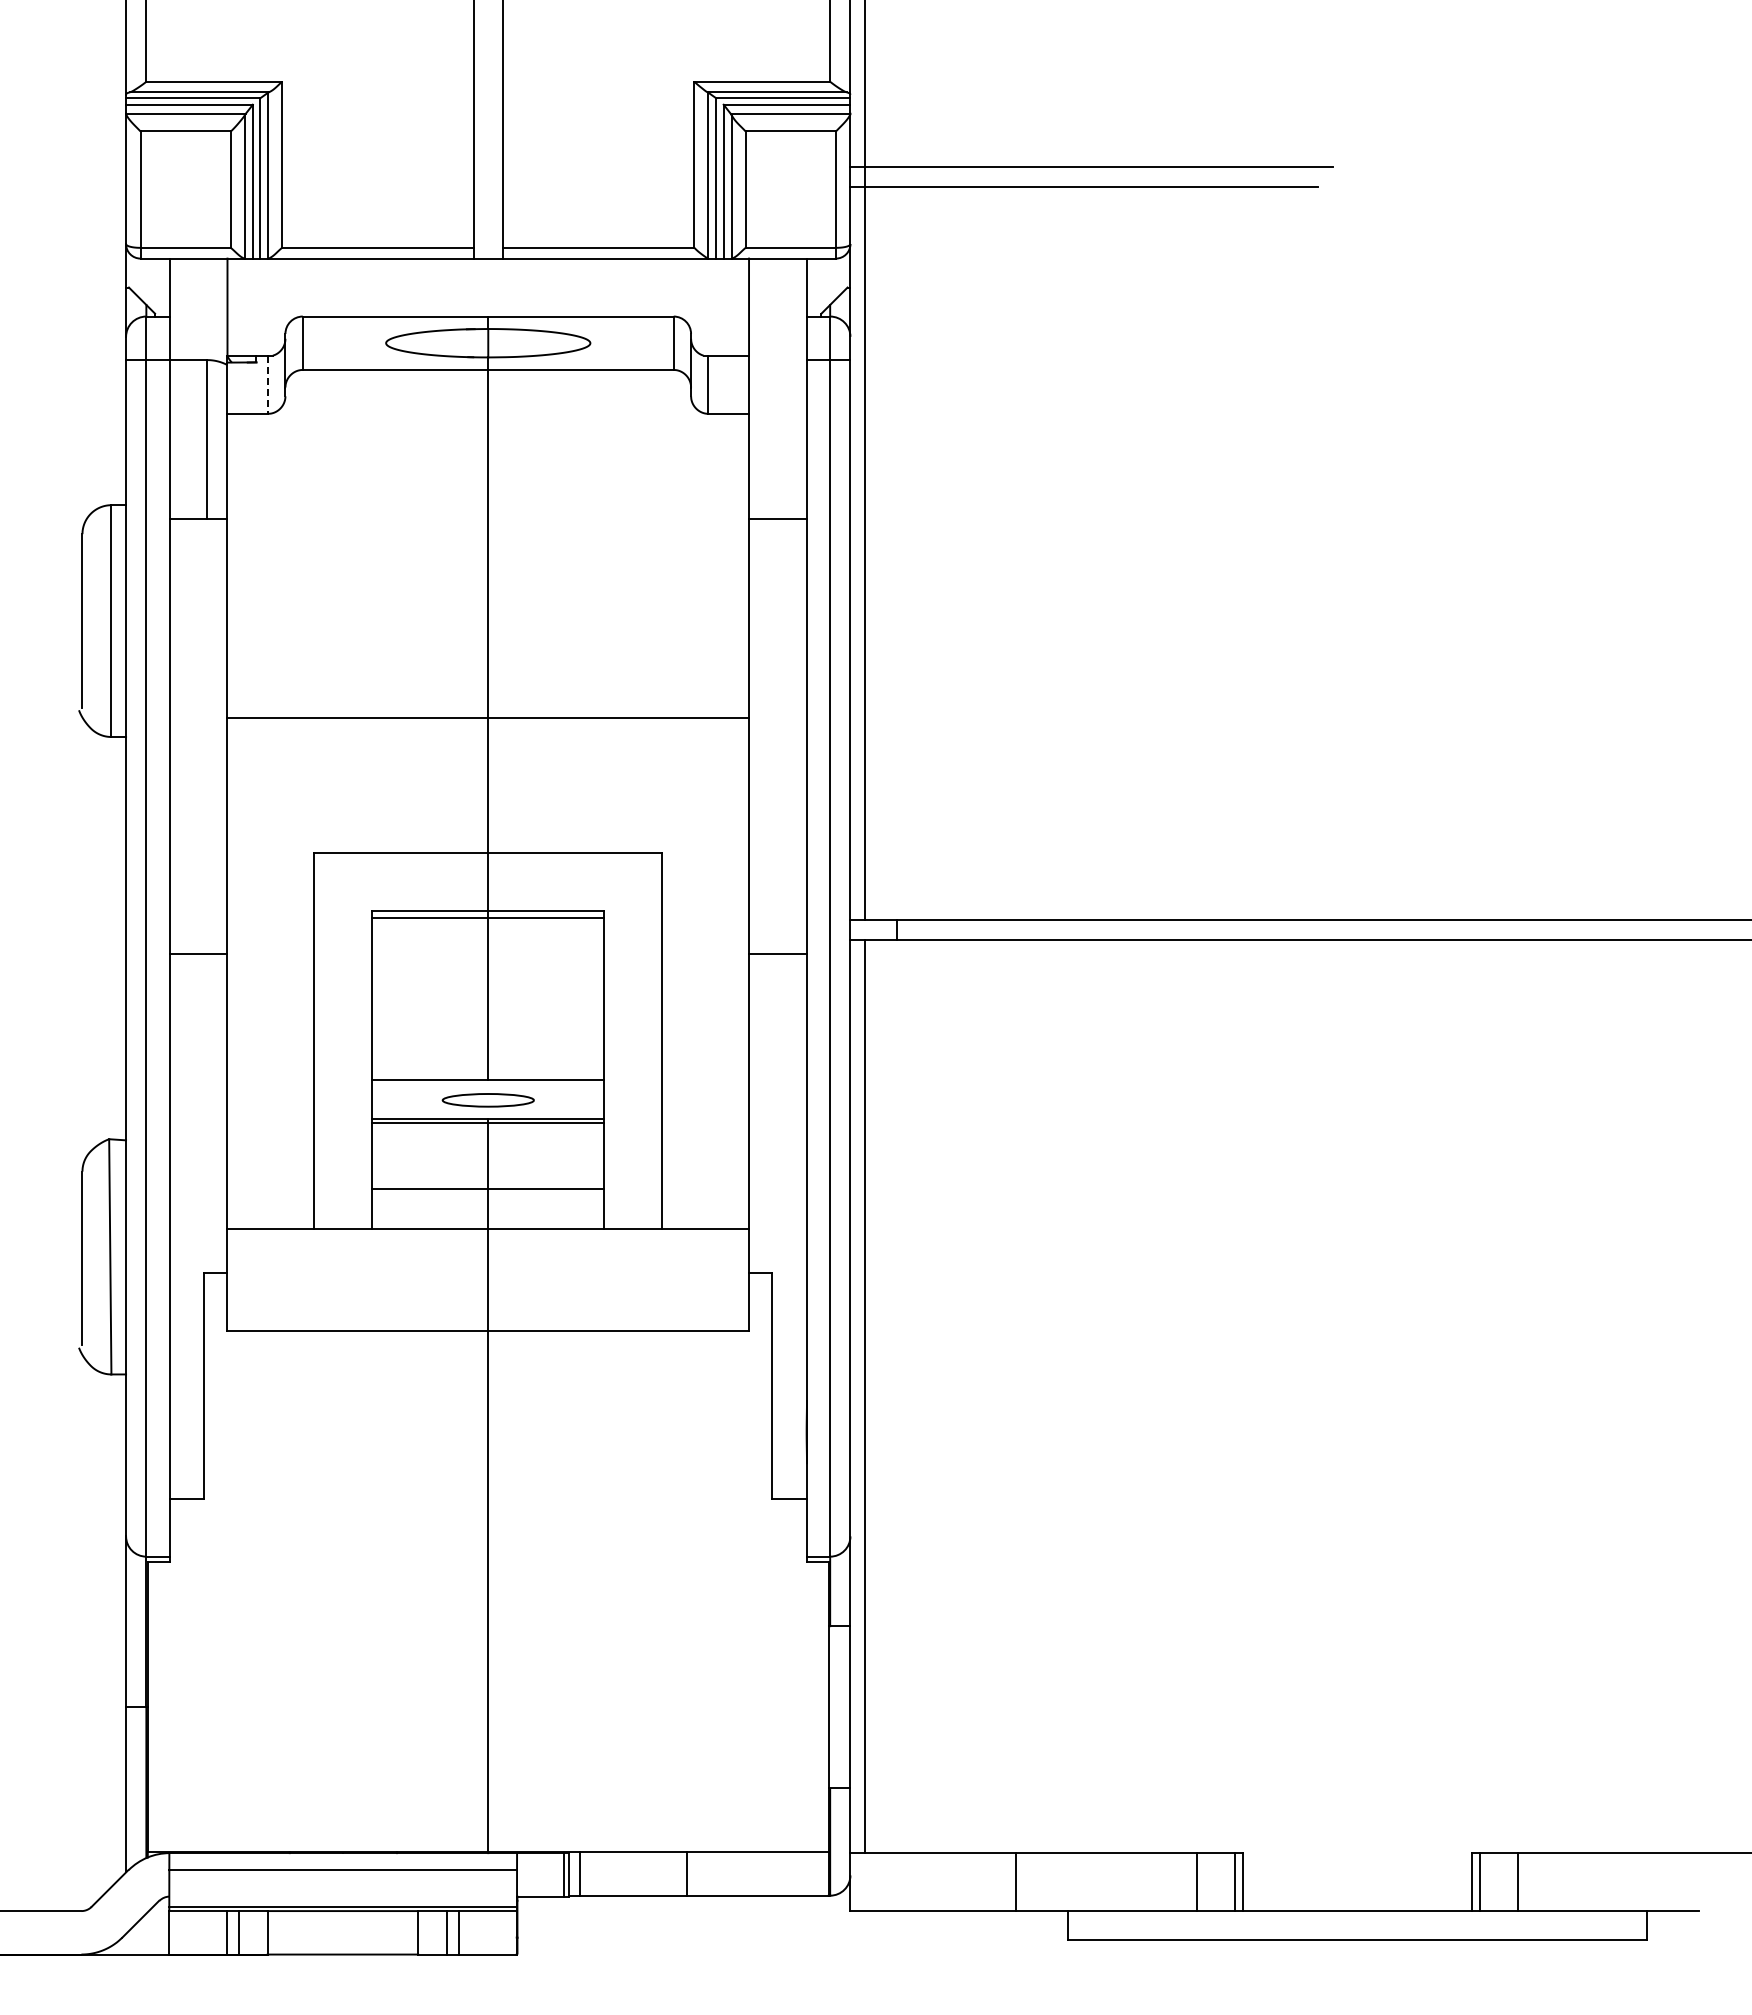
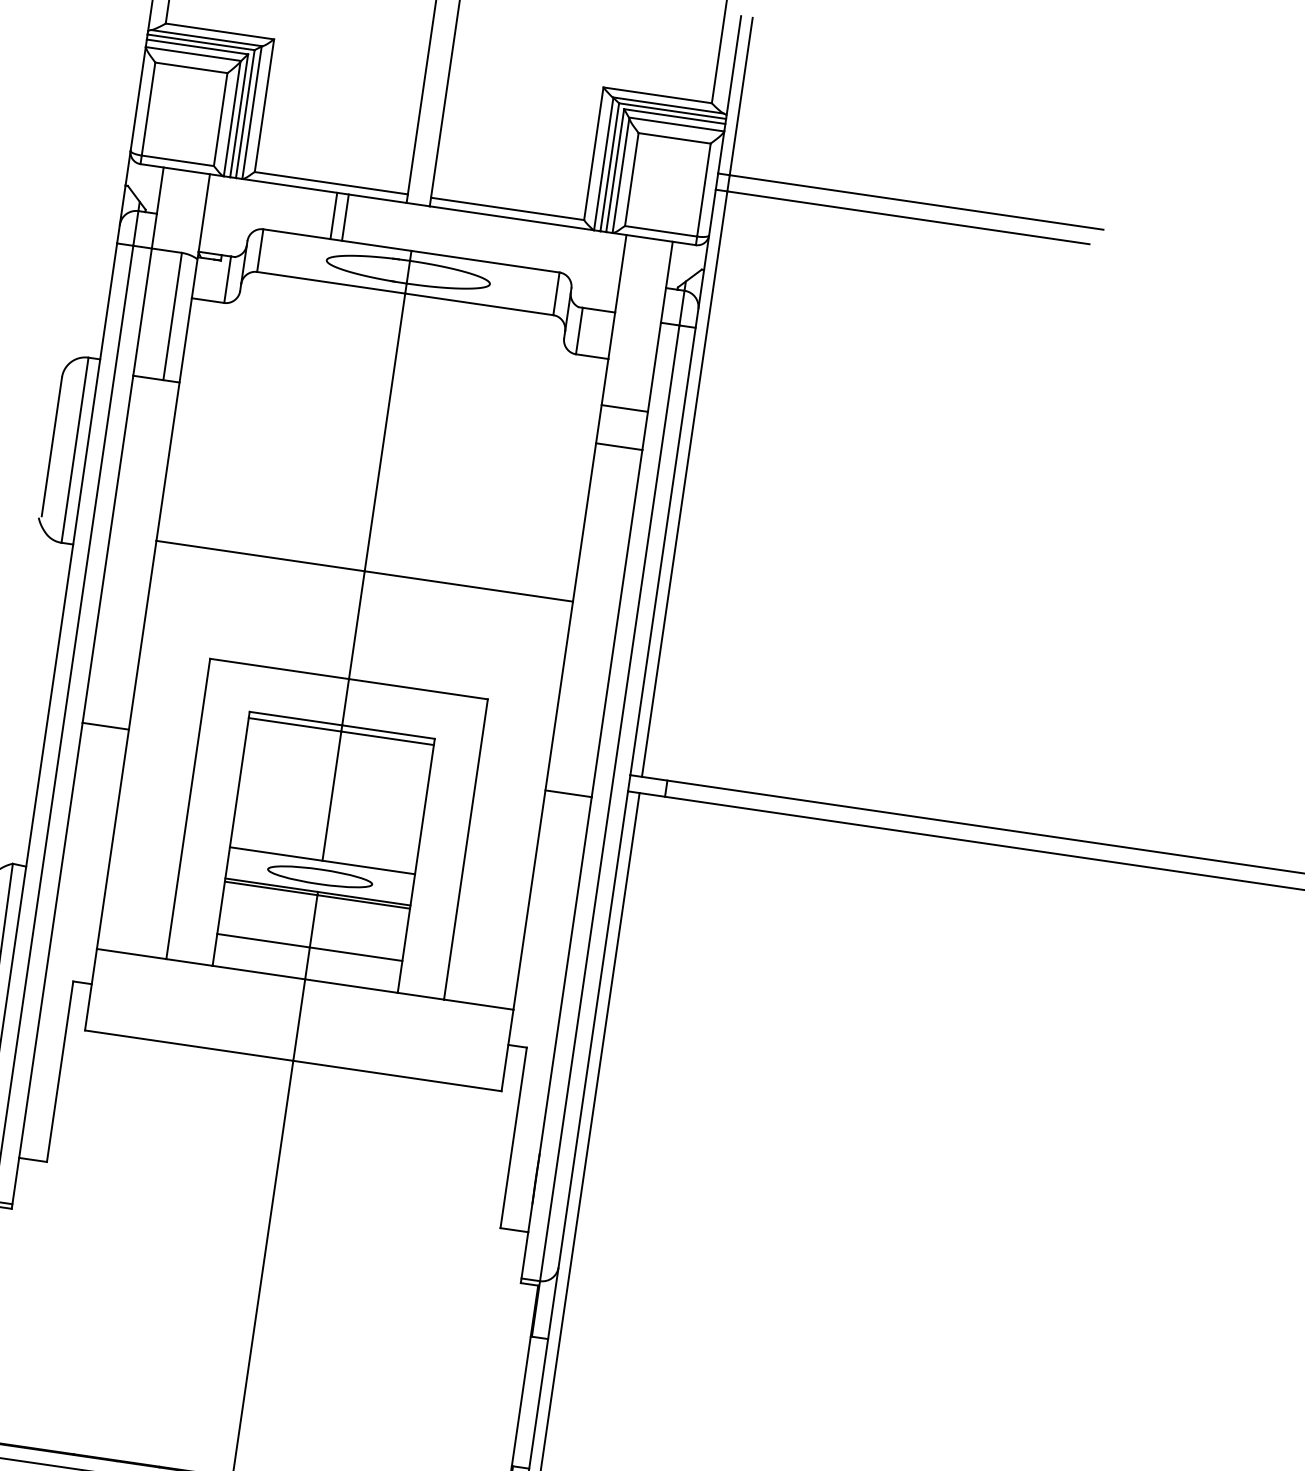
line: (386, 287) -> (333, 215), added
line: (401, 287) -> (345, 217), added
line: (268, 385) -> (227, 280), dashed -> solid
line: (777, 471) -> (624, 408), added
part: (488, 1100) -> (320, 877), size x1.43

